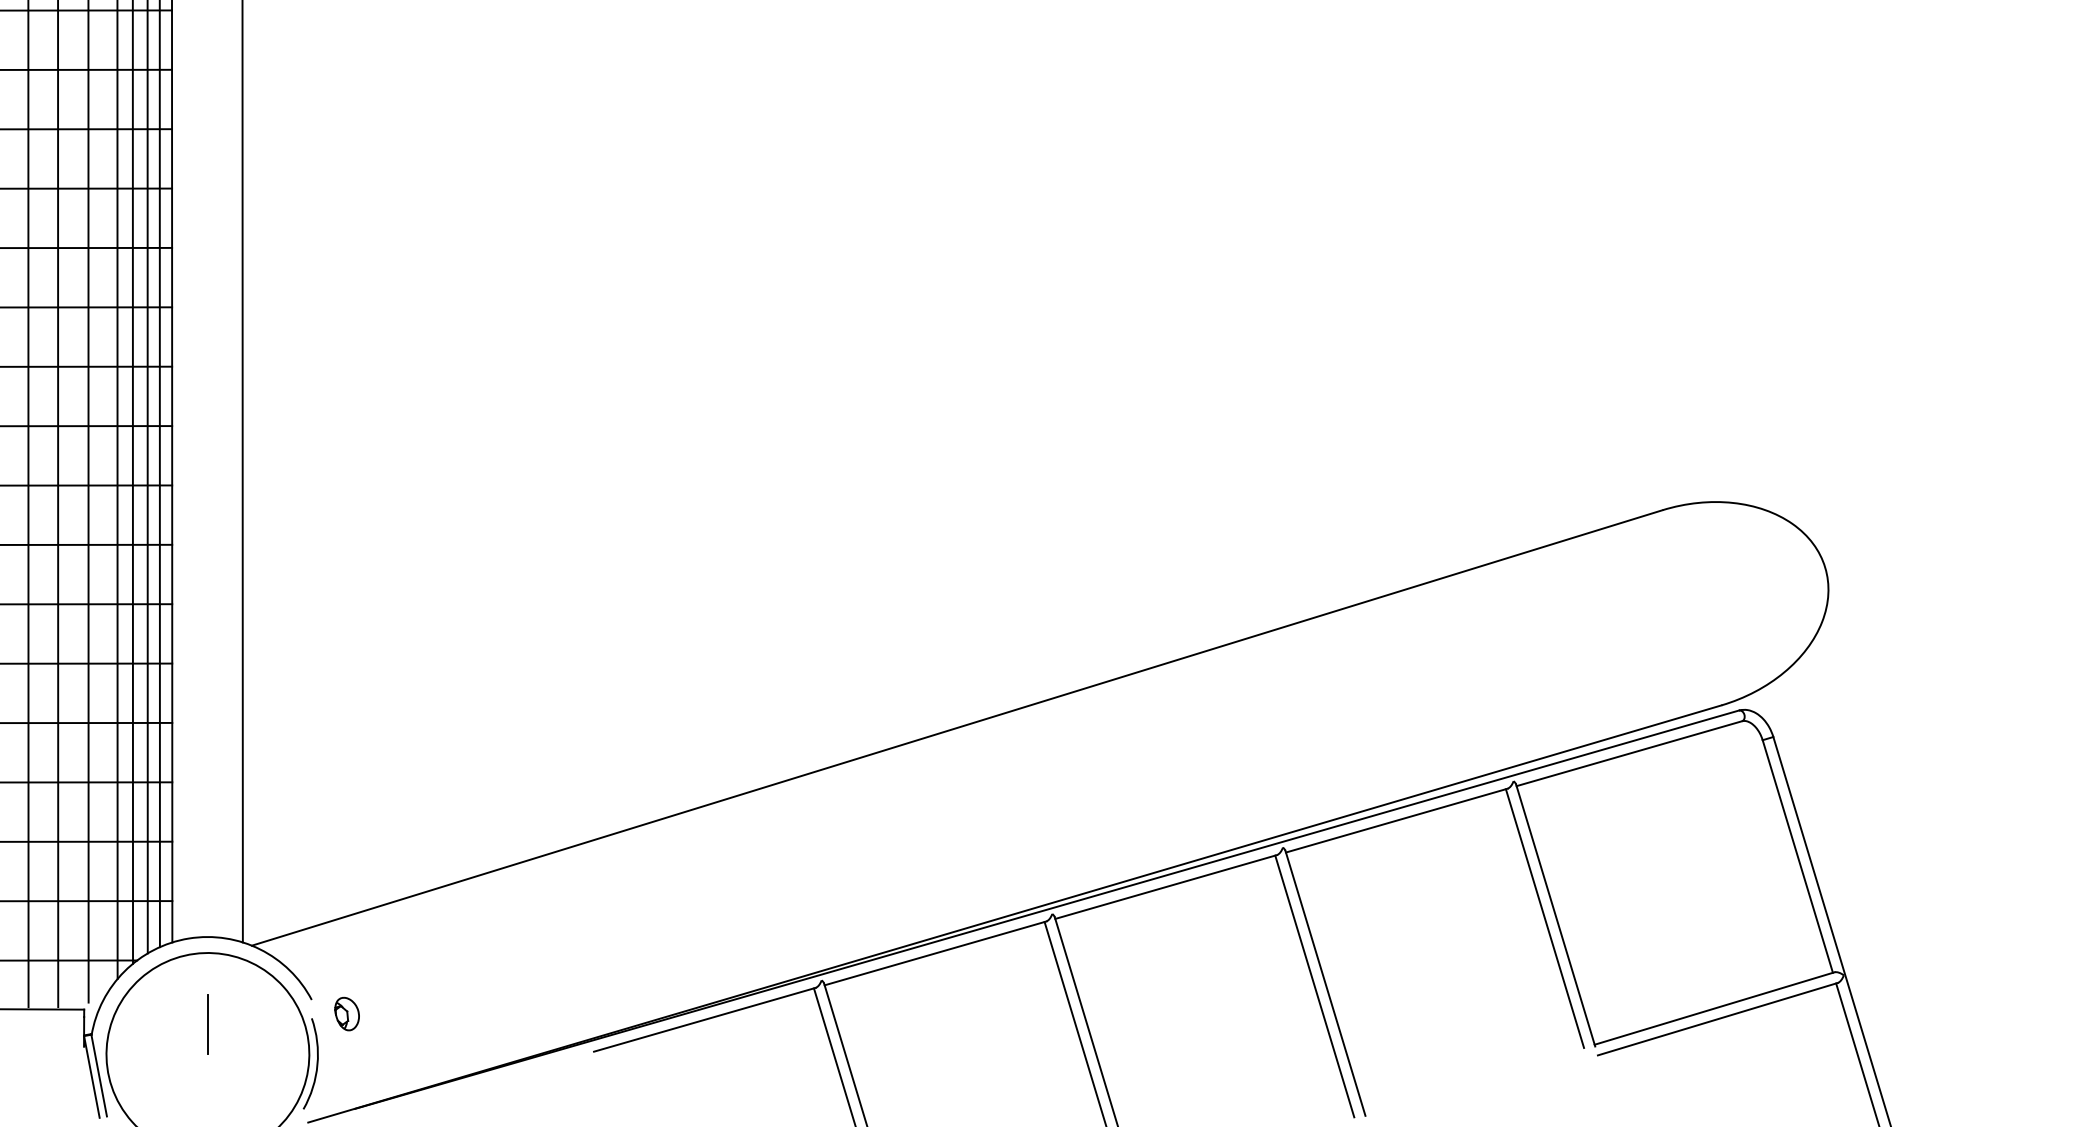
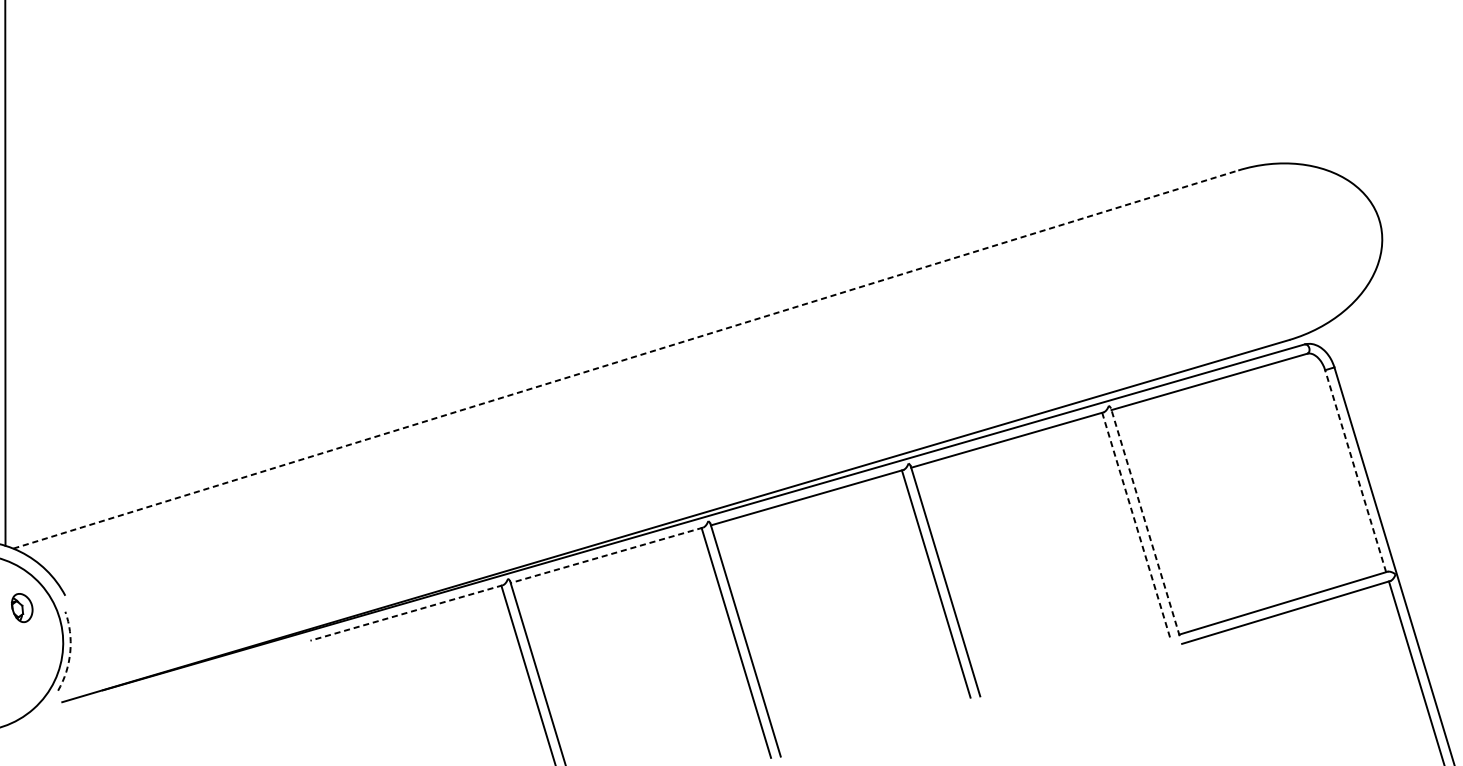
line: (957, 727) -> (626, 359), solid -> dashed
line: (1797, 856) -> (1355, 471), solid -> dashed
line: (1555, 915) -> (1145, 522), solid -> dashed
line: (1544, 918) -> (1135, 525), solid -> dashed
line: (935, 953) -> (606, 555), solid -> dashed
part: (346, 1013) -> (21, 607), moved
line: (704, 1019) -> (406, 612), solid -> dashed
arc: (317, 1064) -> (70, 651), solid -> dashed

